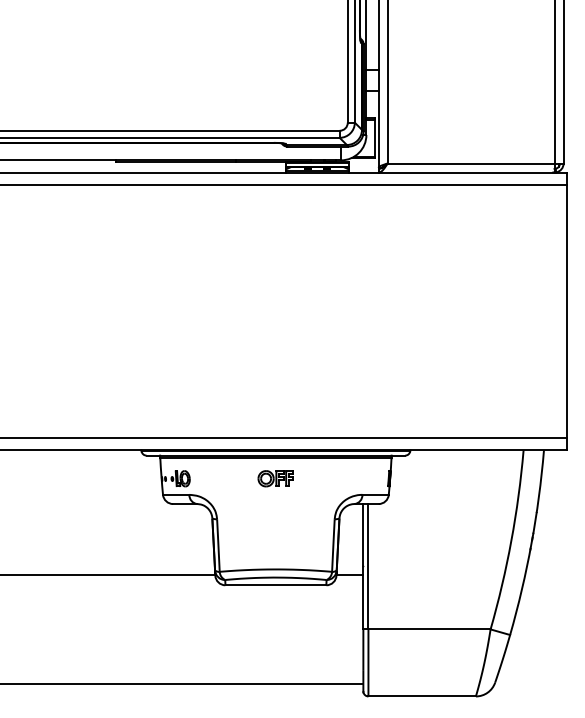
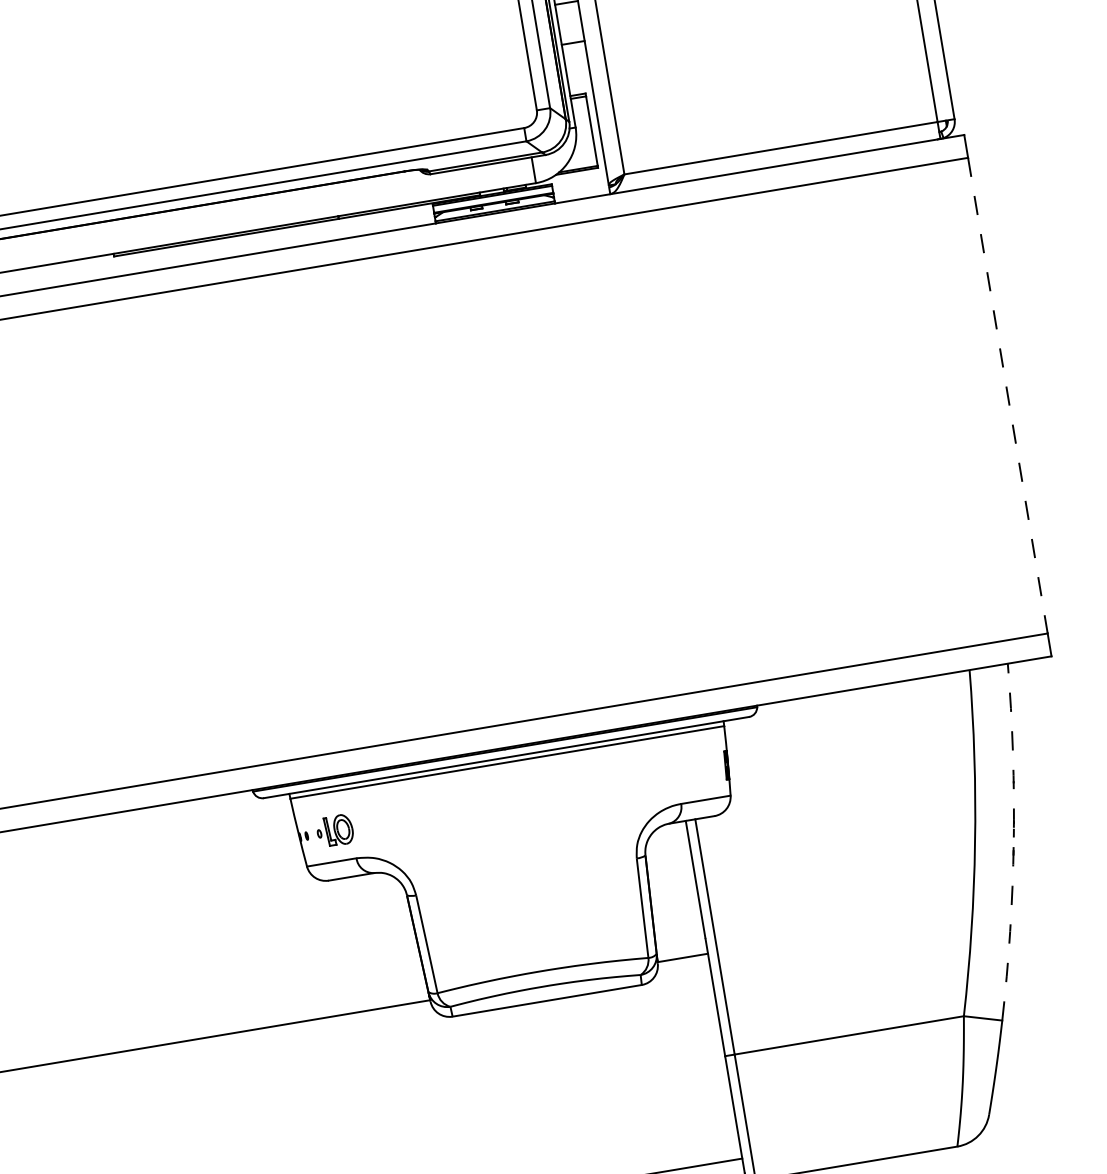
line: (567, 311) -> (1008, 395), solid -> dashed
part: (275, 478) -> (512, 800), removed
arc: (531, 543) -> (1013, 842), solid -> dashed

